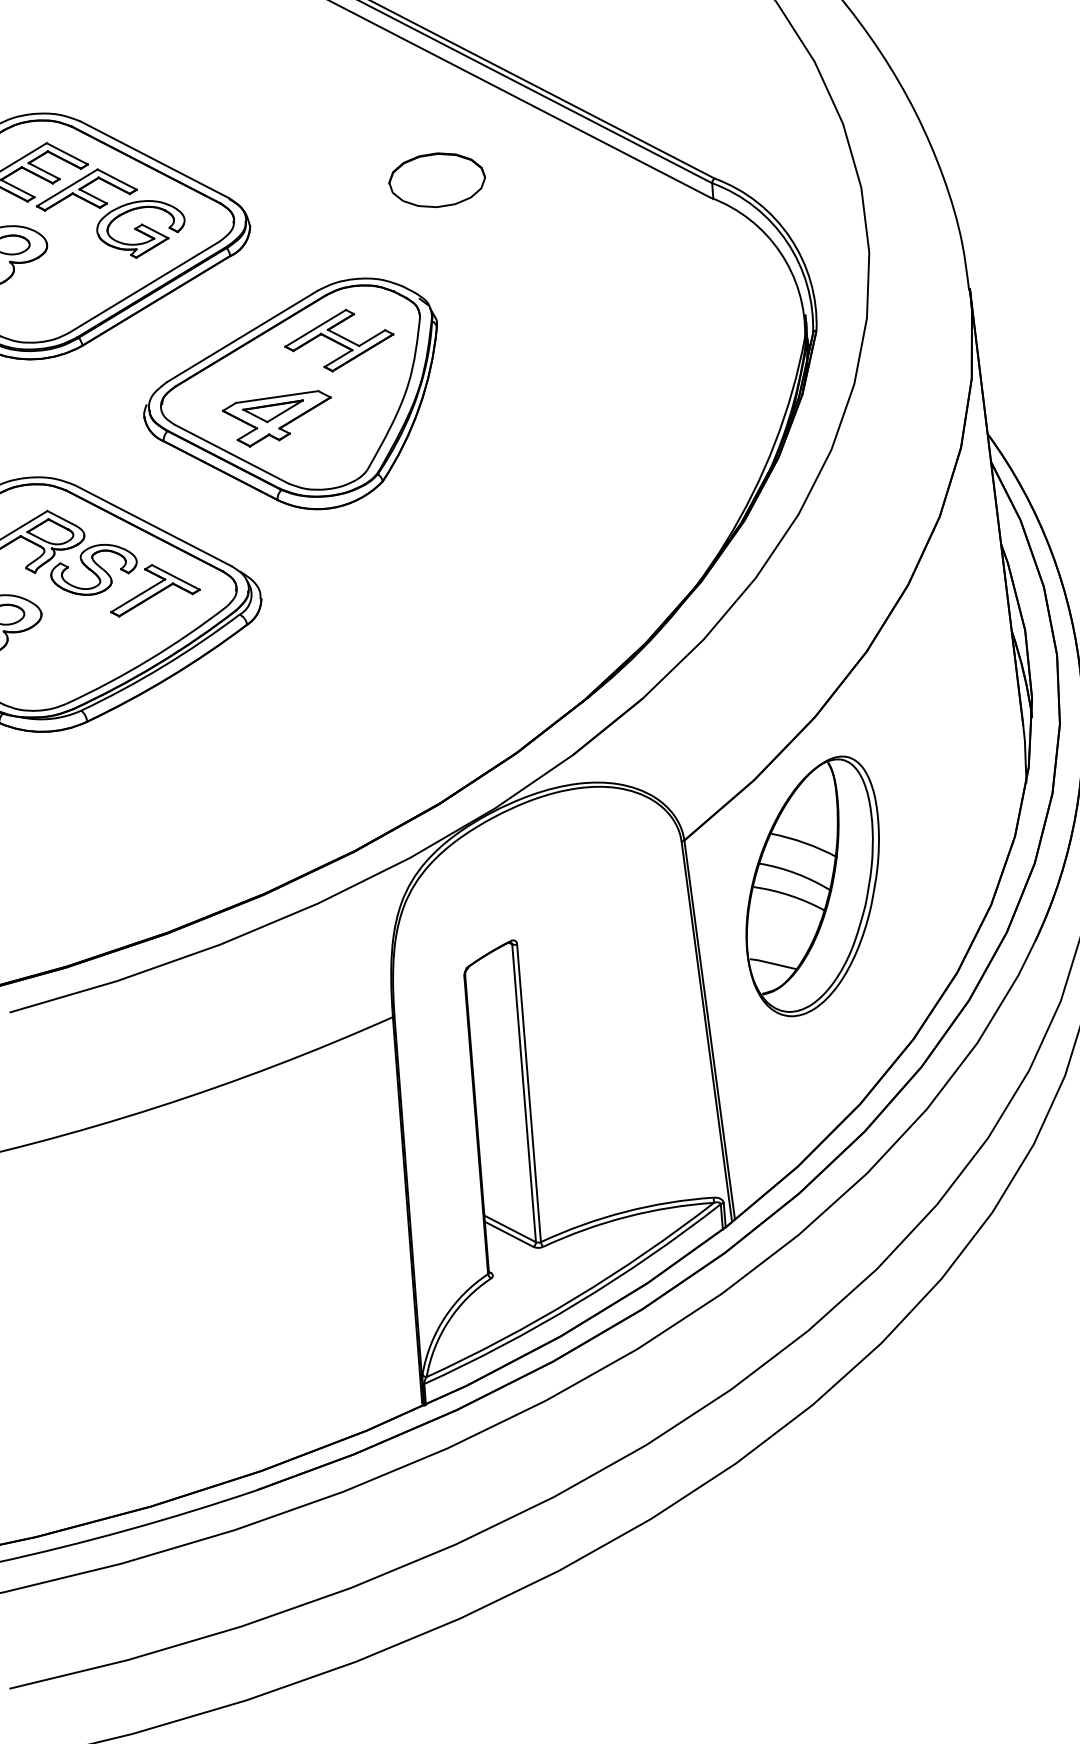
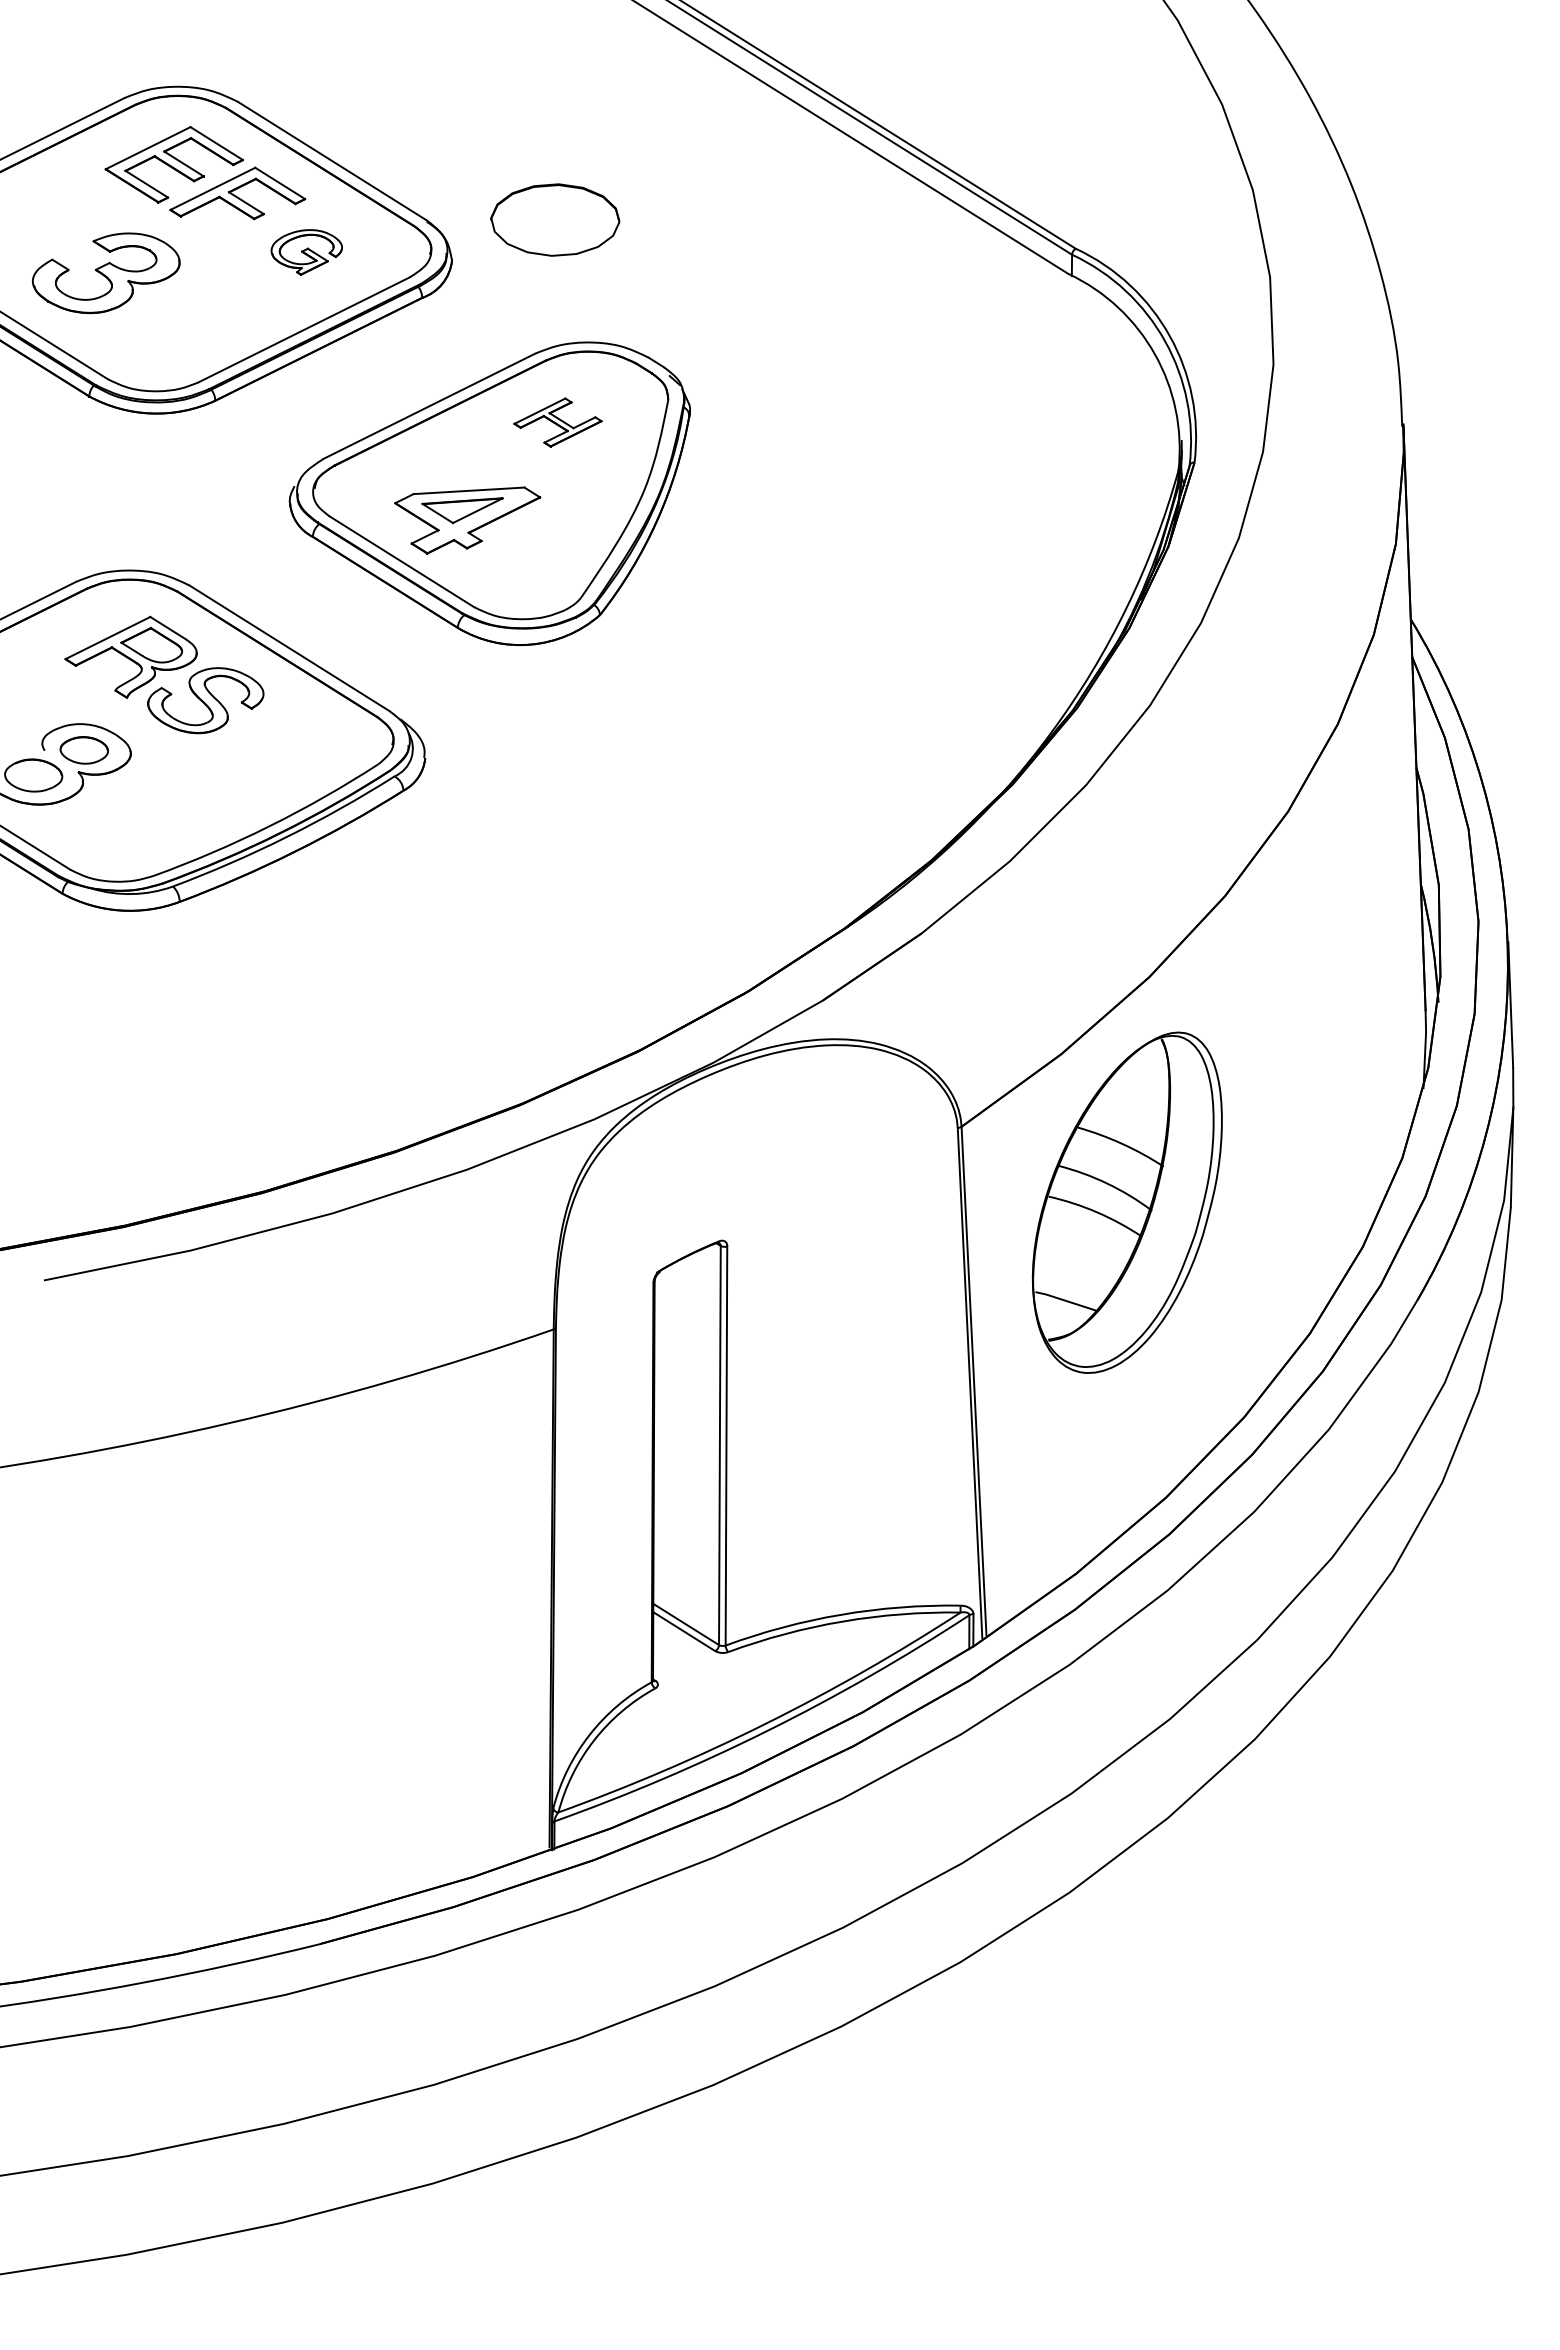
part: (437, 179) -> (555, 219), moved
part: (141, 229) -> (306, 252), size x0.6
part: (338, 340) -> (557, 422), size x0.6
part: (154, 588) -> (284, 732), removed

